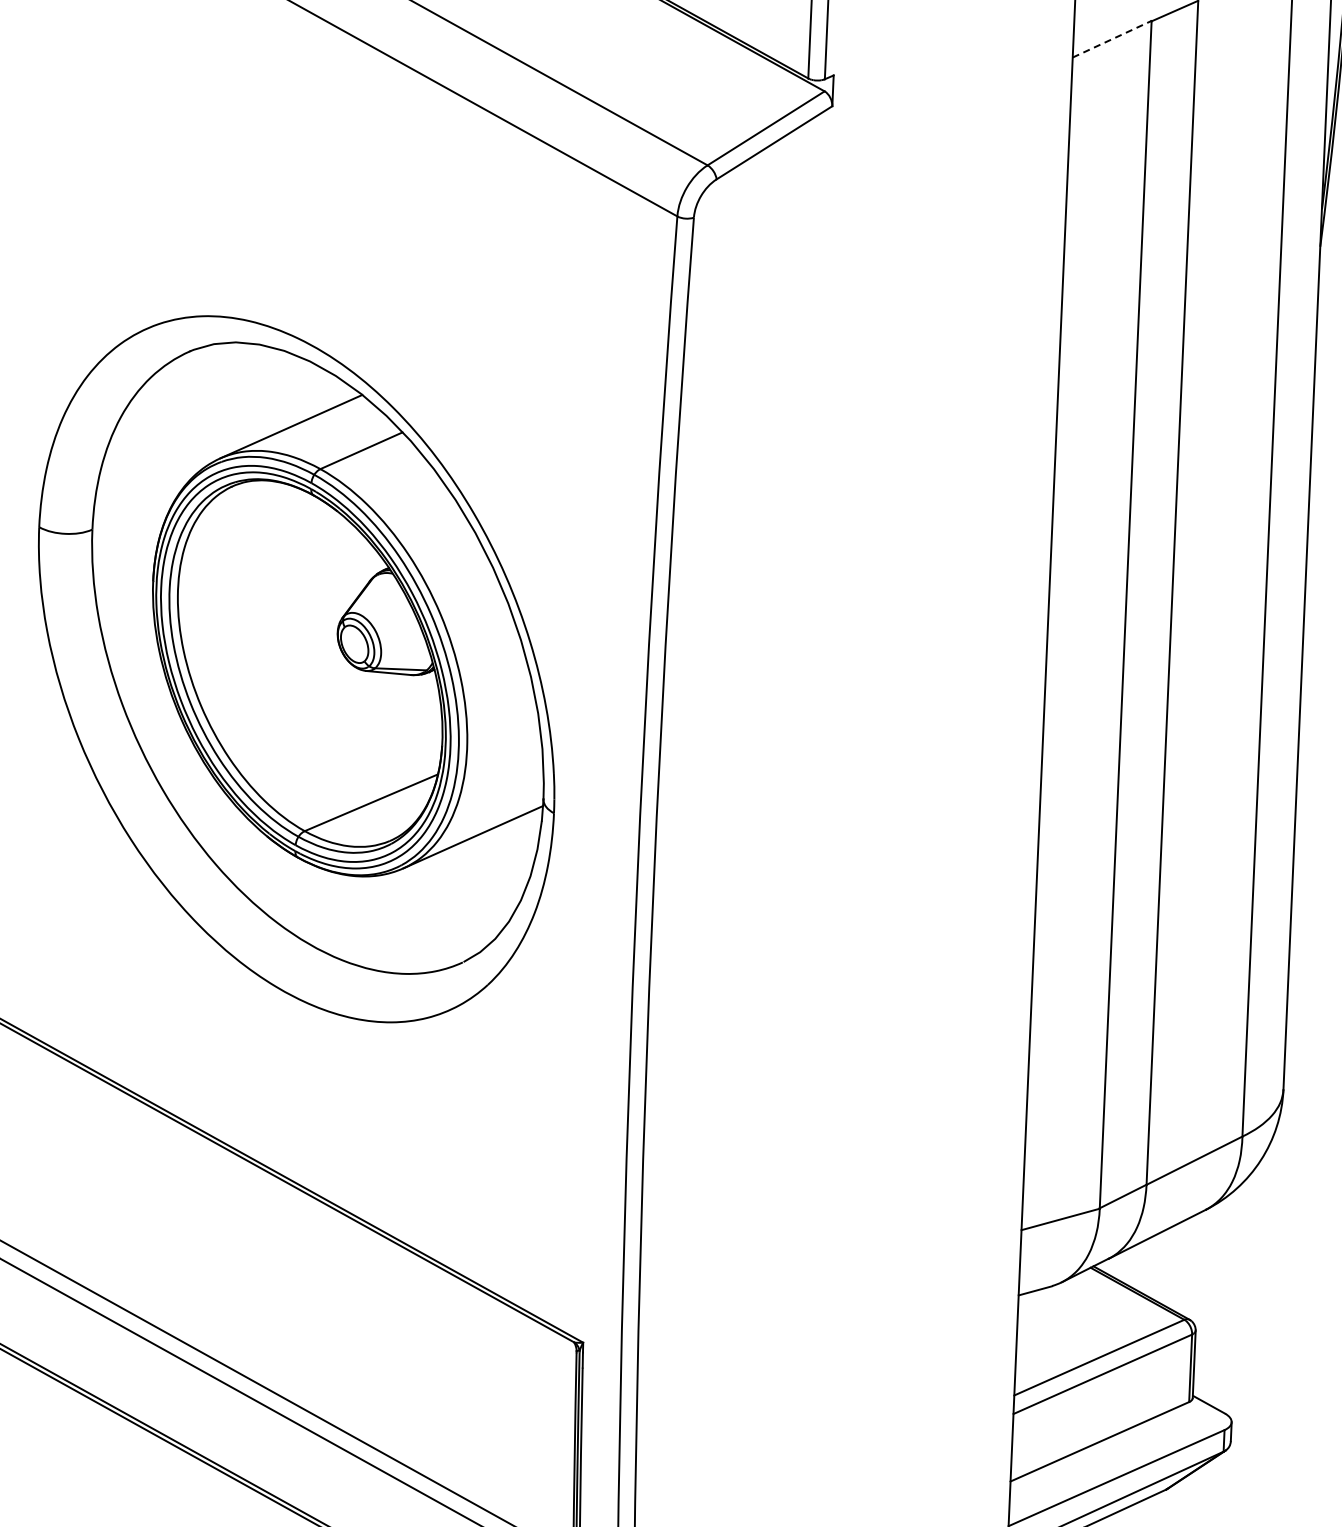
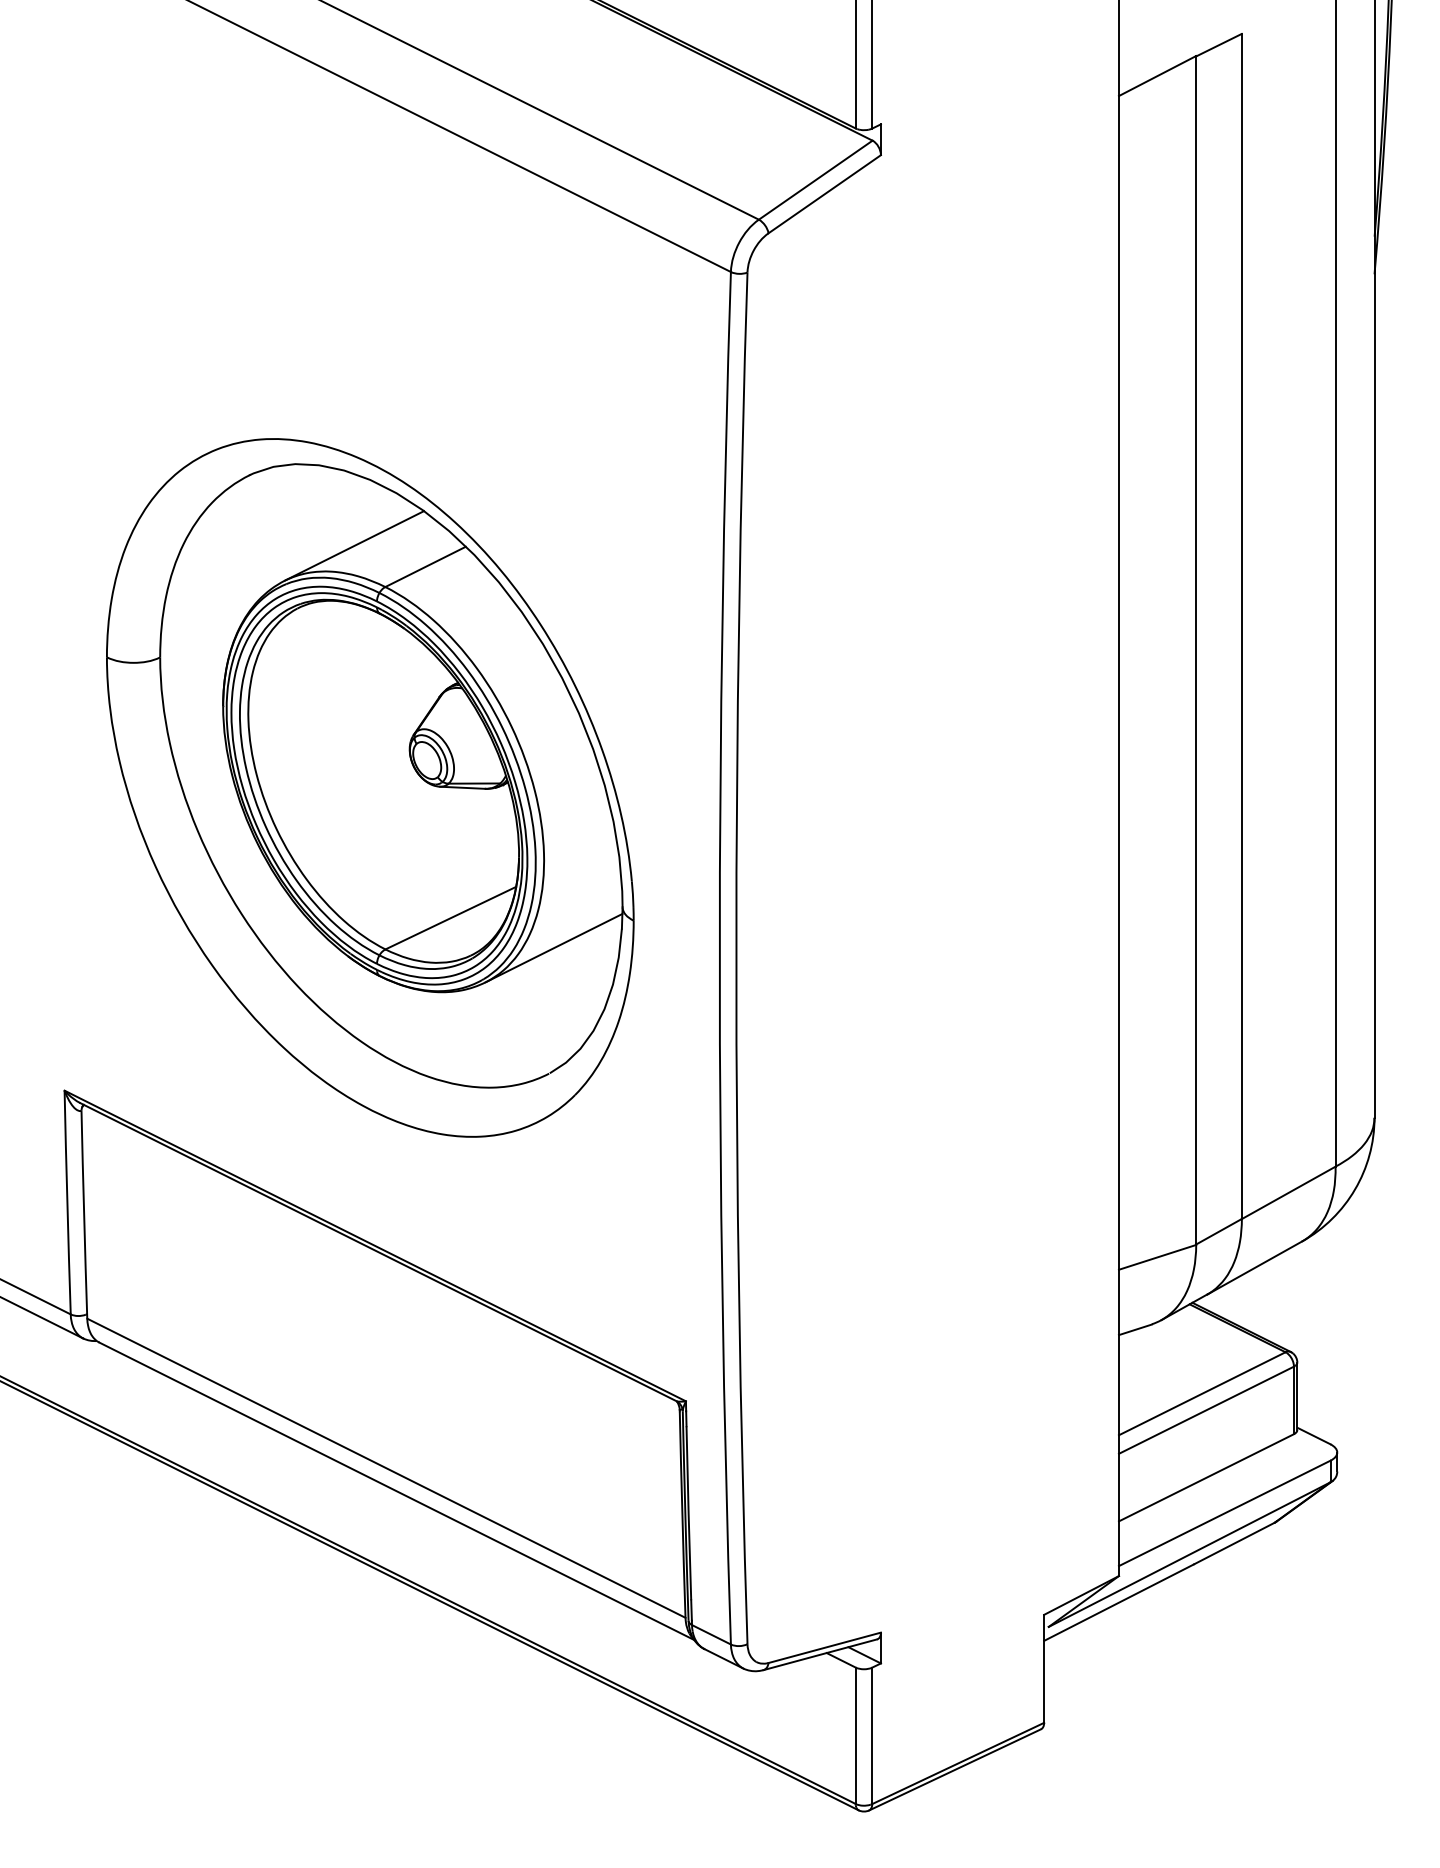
line: (1113, 38) -> (1158, 75), dashed -> solid
part: (296, 668) -> (370, 787), moved

